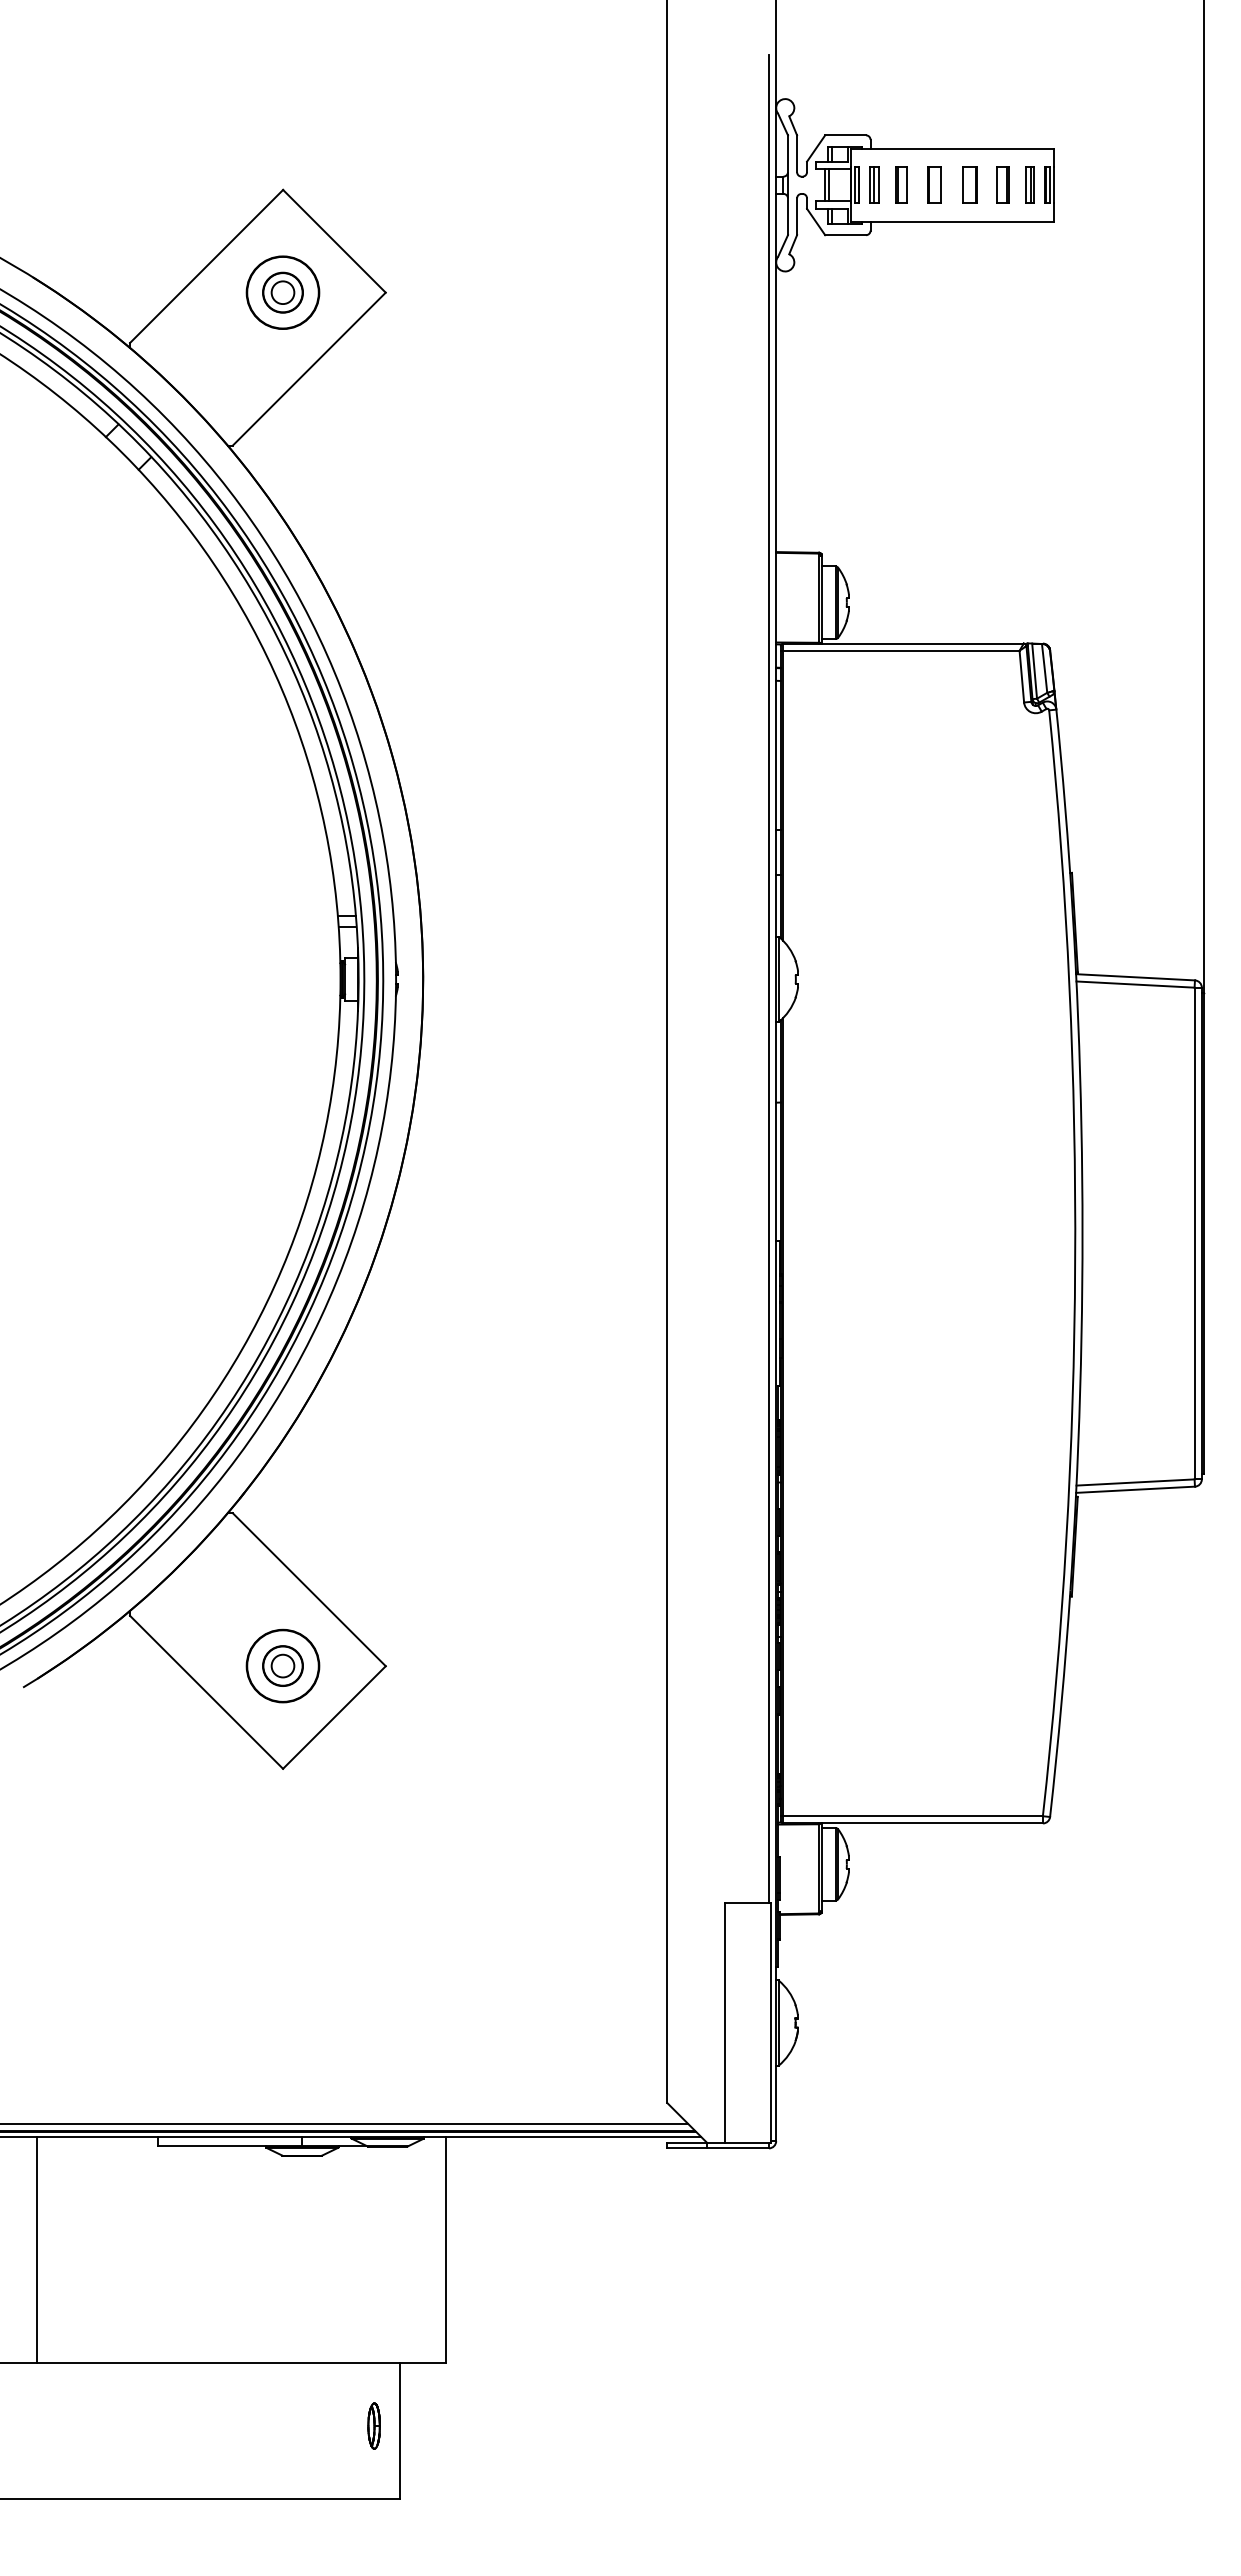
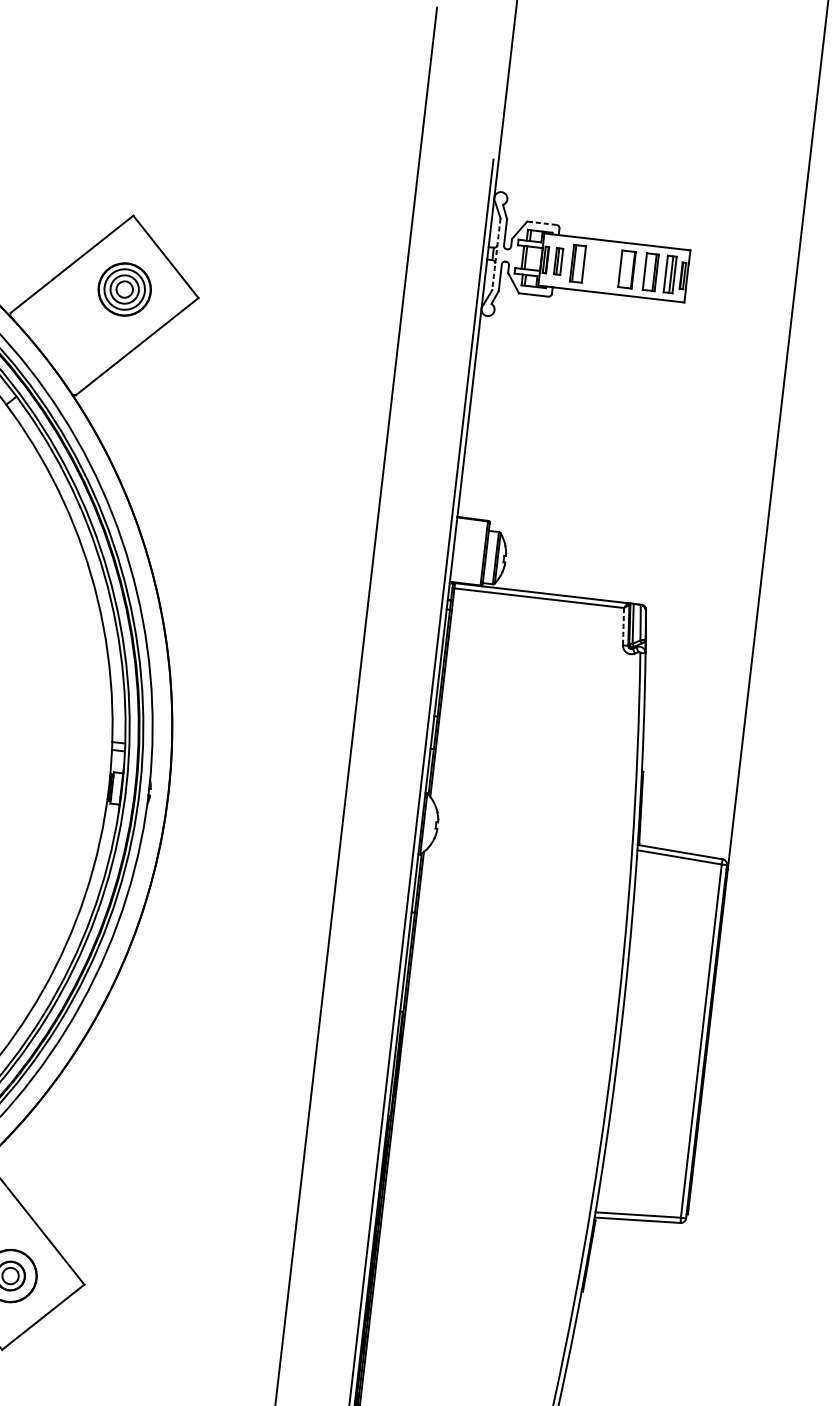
line: (845, 135) -> (541, 223), solid -> dashed
part: (901, 184) -> (578, 263), size x1.4
part: (934, 184) -> (601, 265), removed
part: (969, 184) -> (626, 268), size x1.4
part: (1002, 184) -> (650, 271), size x1.4
part: (1029, 184) -> (669, 273), size x1.4
line: (787, 185) -> (496, 254), solid -> dashed
circle: (283, 292) -> (125, 289), size x1.4
line: (1021, 676) -> (623, 626), solid -> dashed

